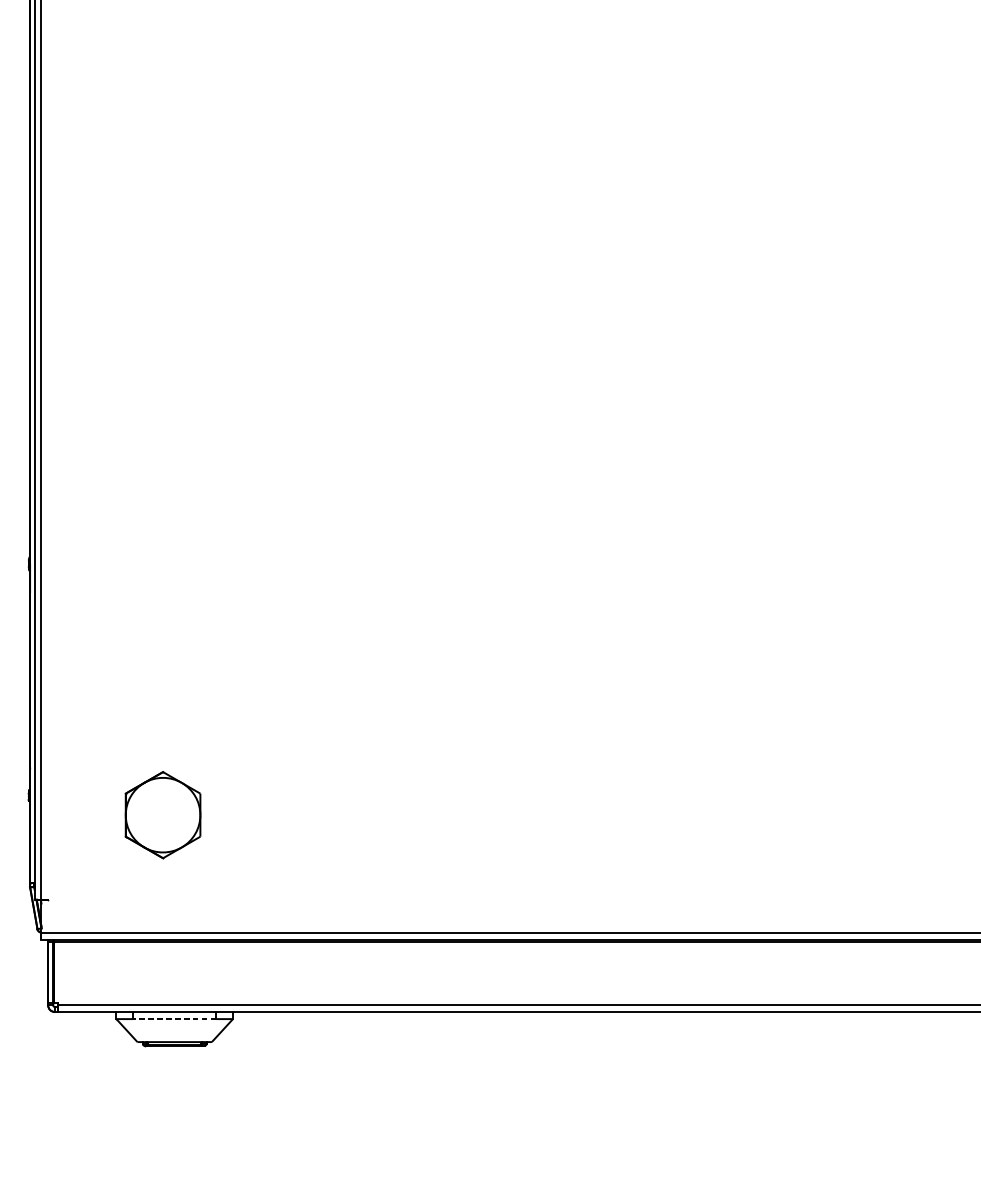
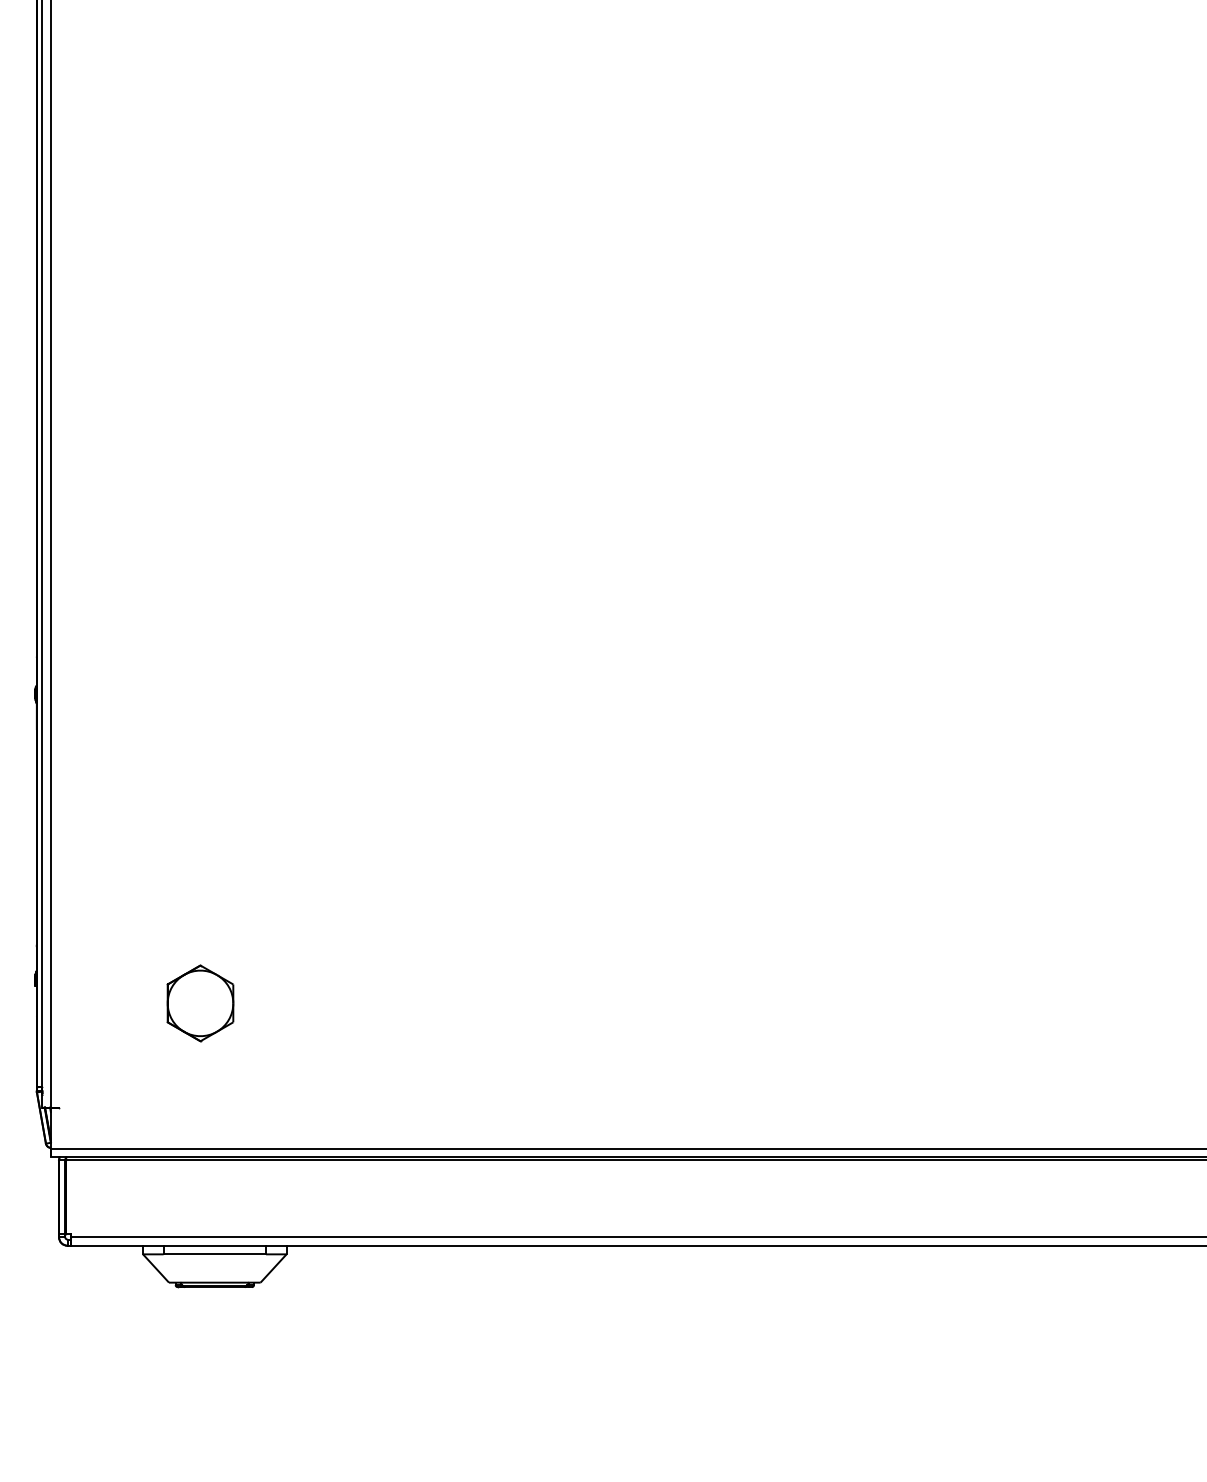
part: (163, 815) -> (200, 1003), size x0.71
line: (174, 1019) -> (214, 1254), dashed -> solid

